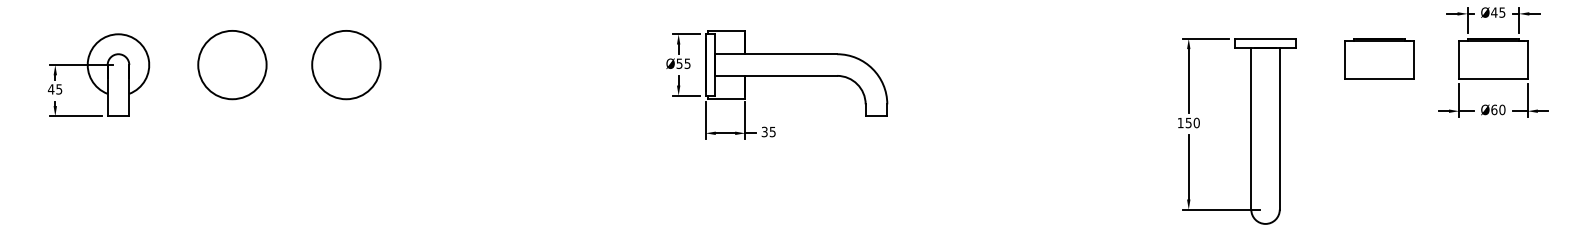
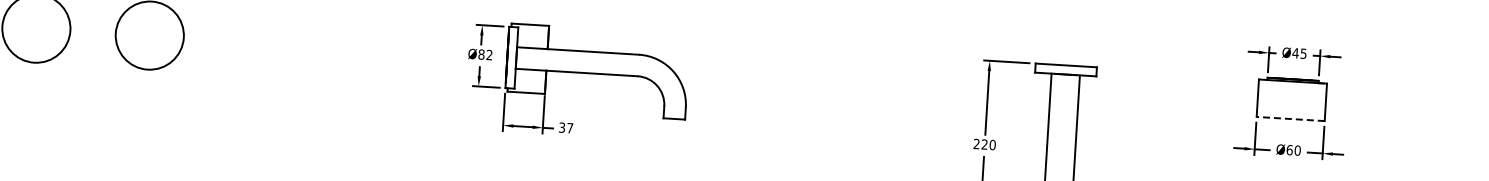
part: (1379, 58) -> (1178, 91), removed
text: (683, 63) -> (485, 54), Ø55 -> Ø82
line: (1492, 78) -> (1289, 118), solid -> dashed
text: (1184, 122) -> (980, 143), 150 -> 220
text: (772, 132) -> (569, 128), 35 -> 37

